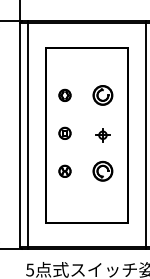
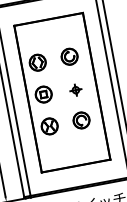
part: (64, 95) -> (37, 62), size x1.67
part: (64, 133) -> (43, 94), size x1.67
part: (64, 171) -> (49, 126), size x1.67

